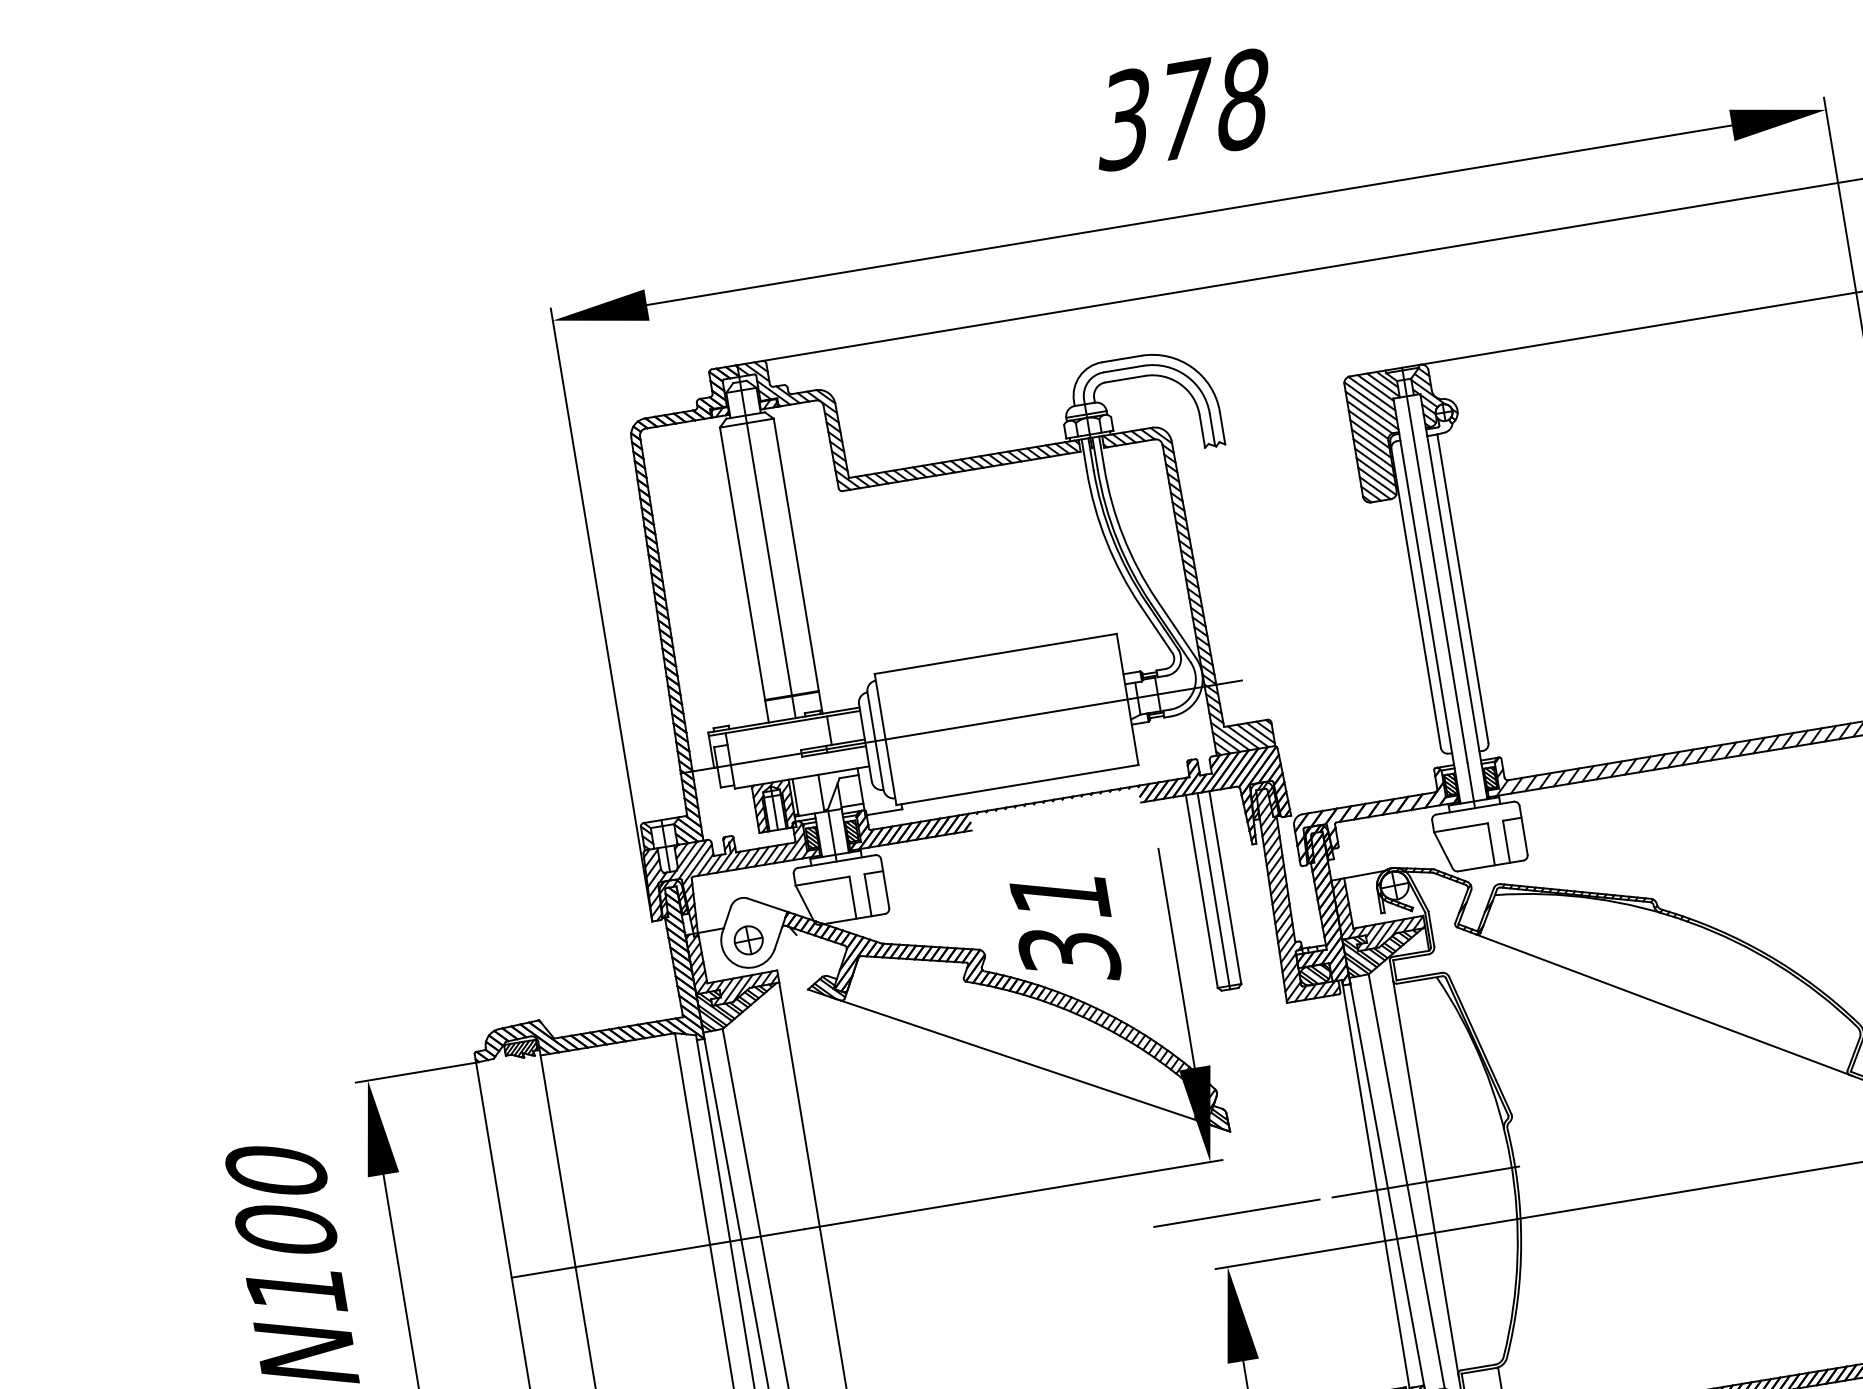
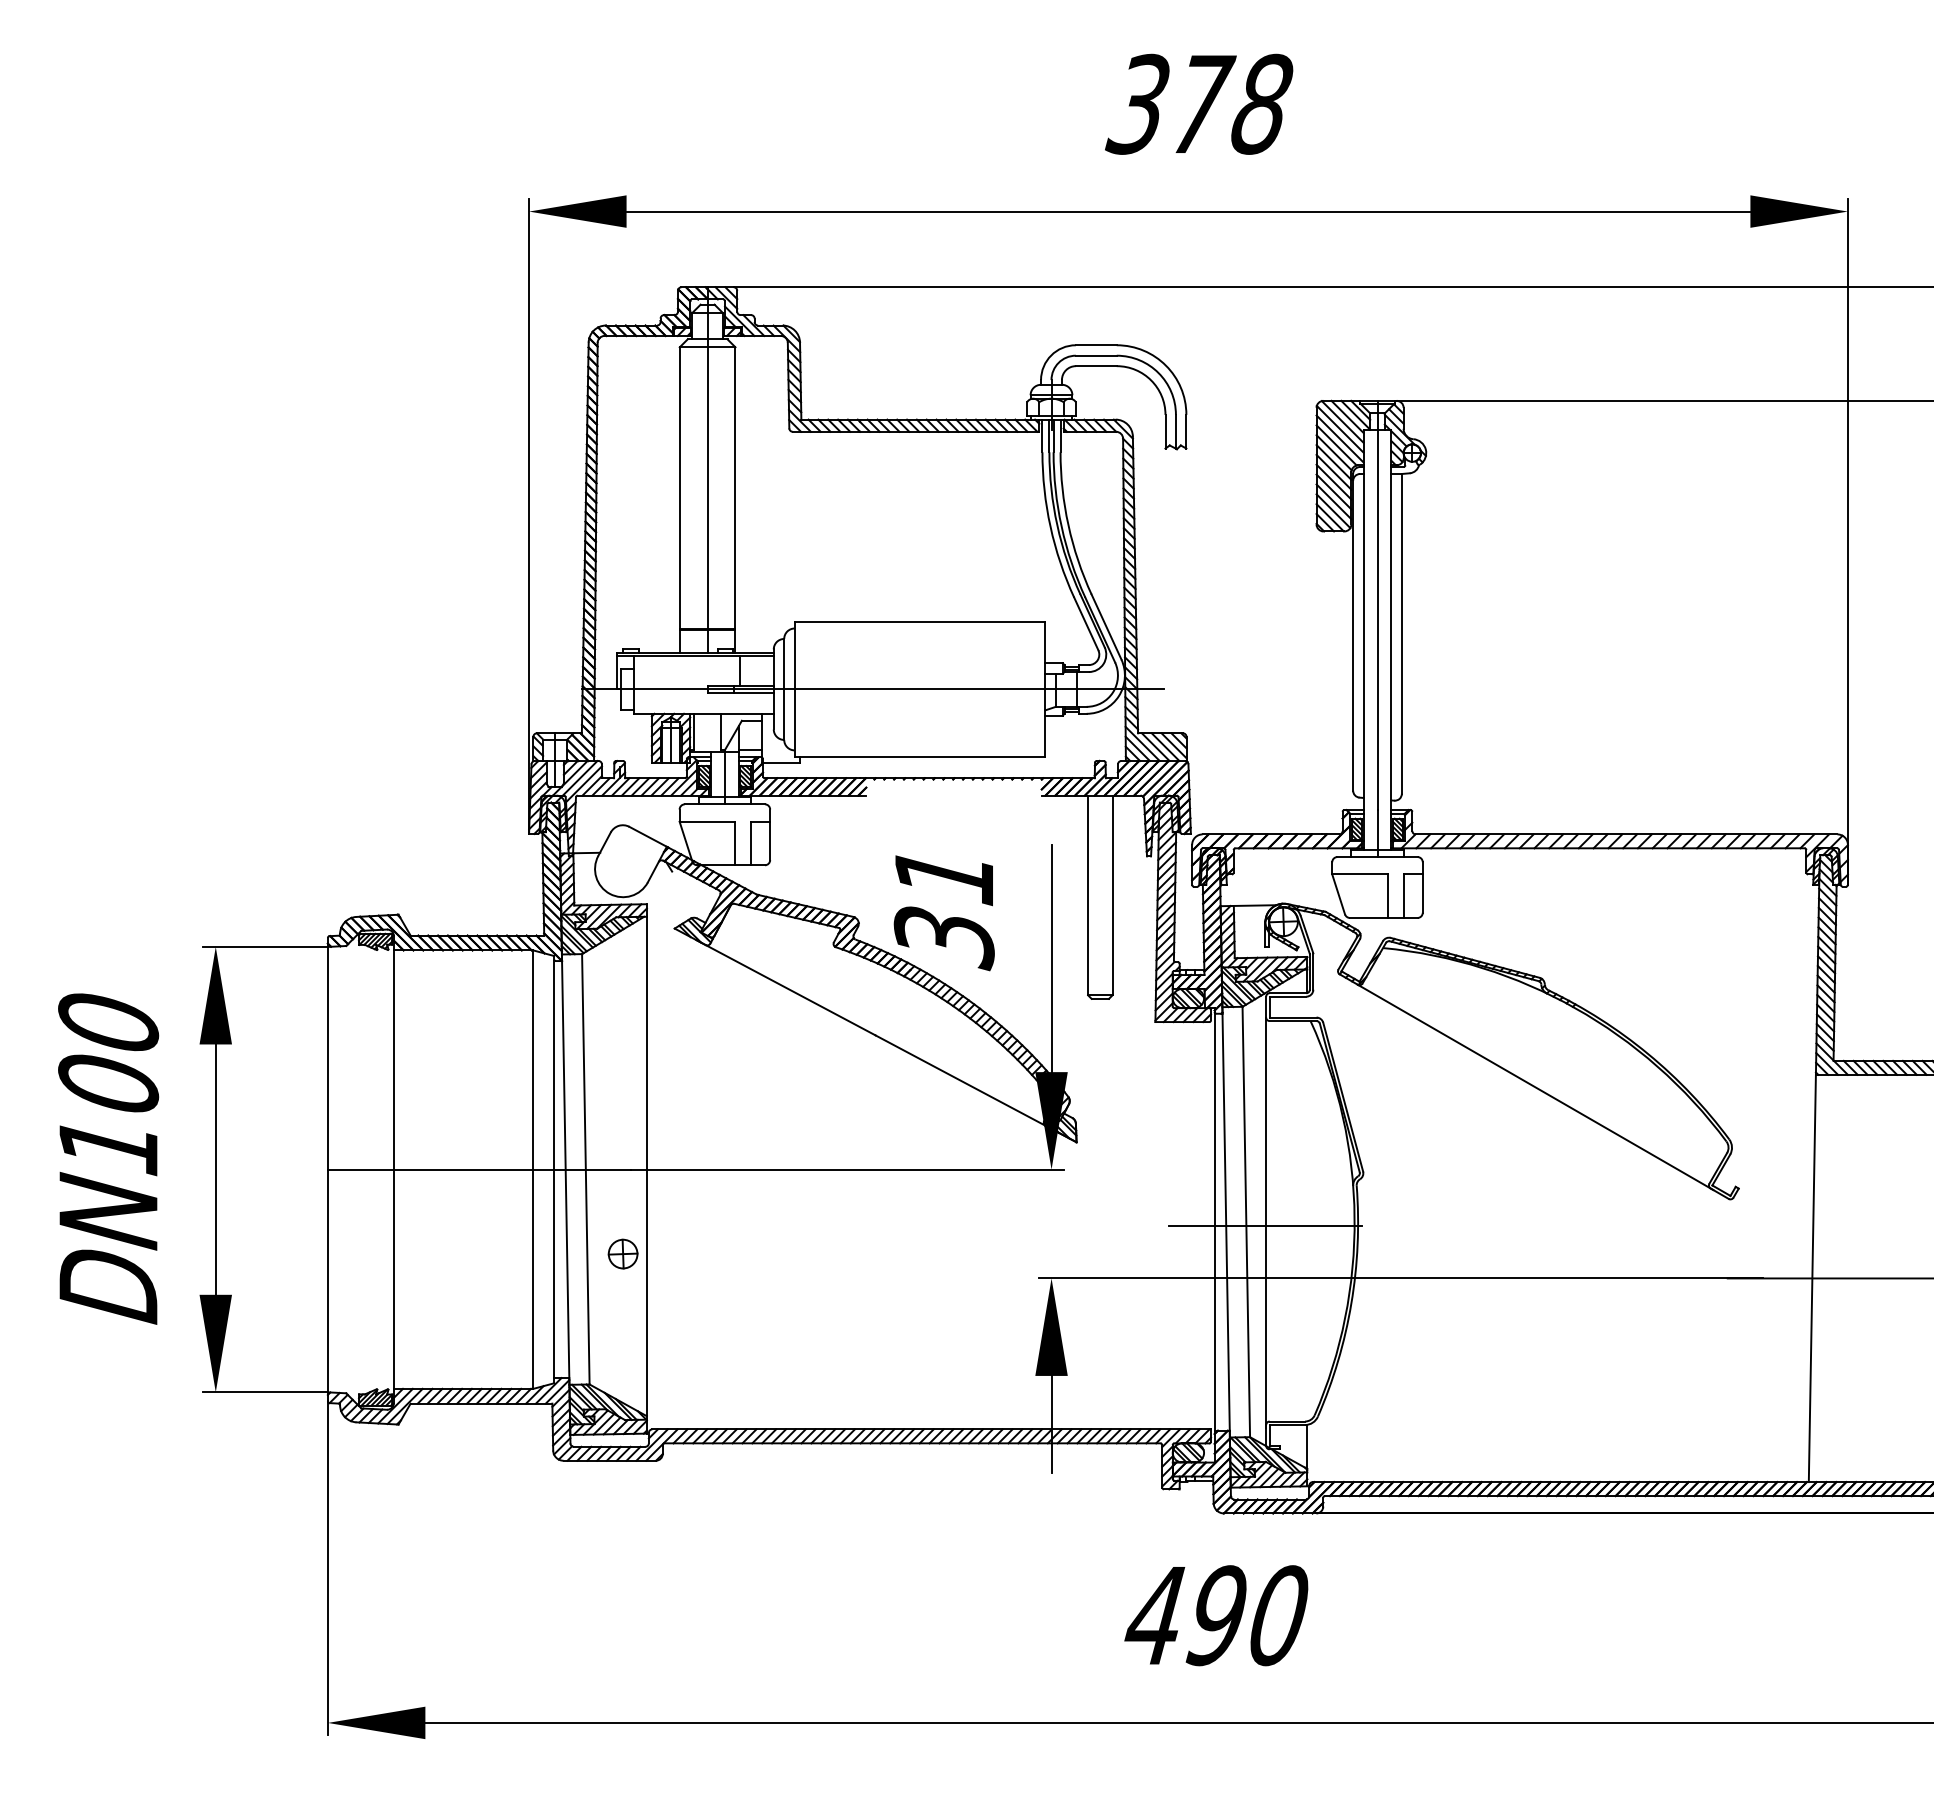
line: (1213, 890) -> (1100, 896), removed
part: (748, 939) -> (622, 1253), moved
line: (1236, 1213) -> (1069, 1225), removed

